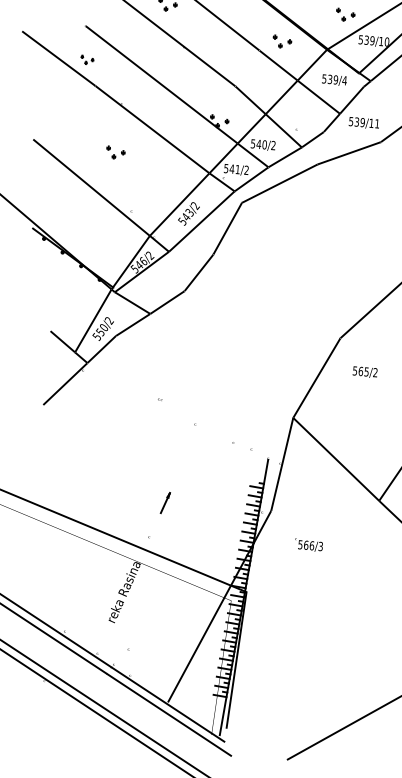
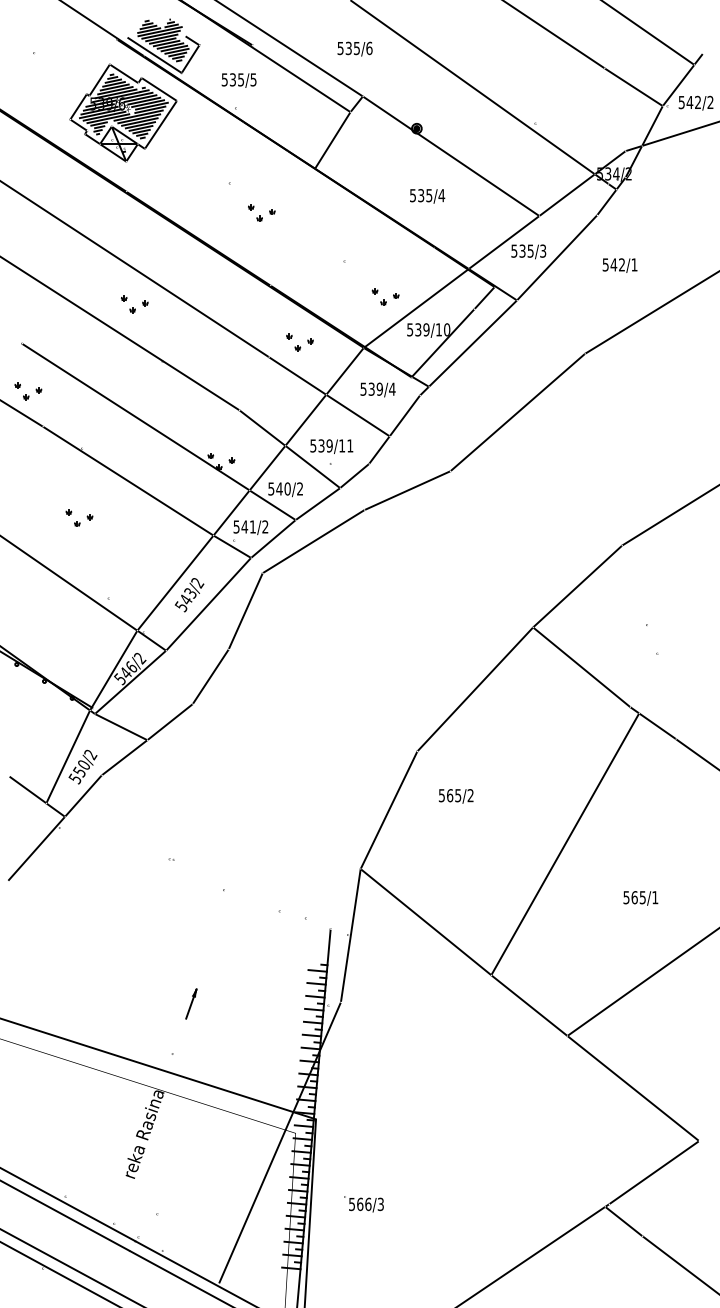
part: (87, 60) -> (28, 391), size x1.43
text: (363, 123) -> (331, 446), moved
part: (308, 545) -> (363, 1204), moved

